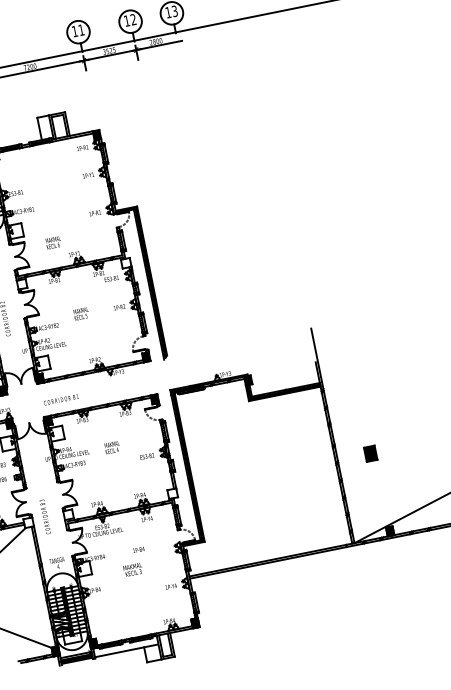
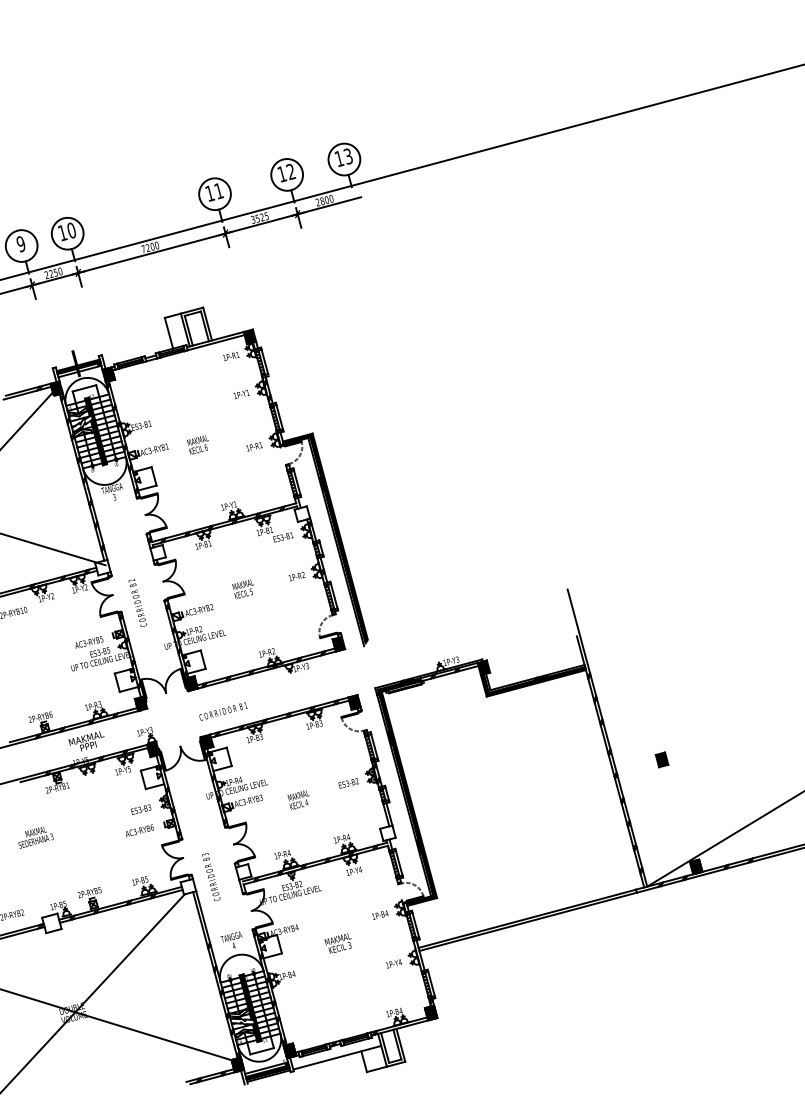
text: (52, 242) -> (197, 444), moved
text: (111, 447) -> (298, 800), moved
part: (370, 453) -> (661, 759), size x0.62
text: (138, 549) -> (380, 914), moved

